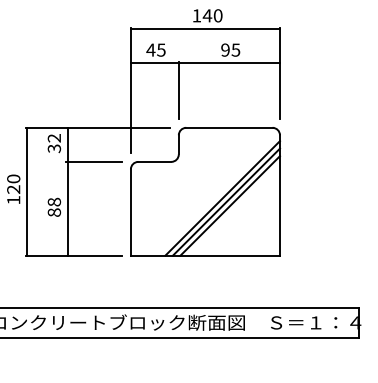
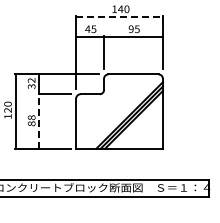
line: (207, 28) -> (120, 16), solid -> dashed
line: (67, 208) -> (39, 121), solid -> dashed

